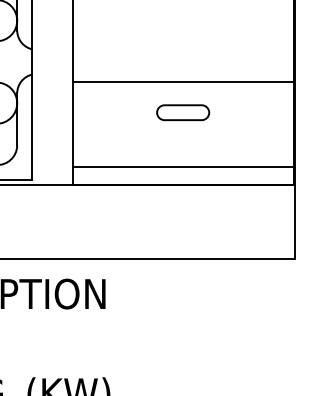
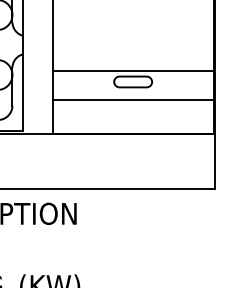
line: (182, 81) -> (132, 70), moved
line: (182, 167) -> (132, 100), moved

